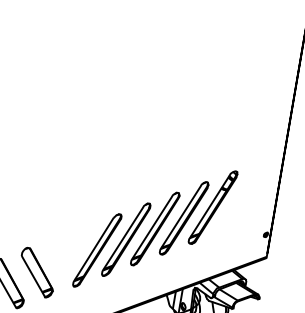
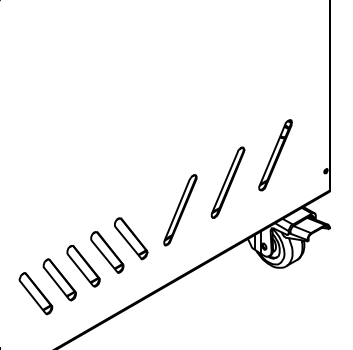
part: (183, 217) -> (251, 168), removed
part: (126, 239) -> (204, 196), removed

